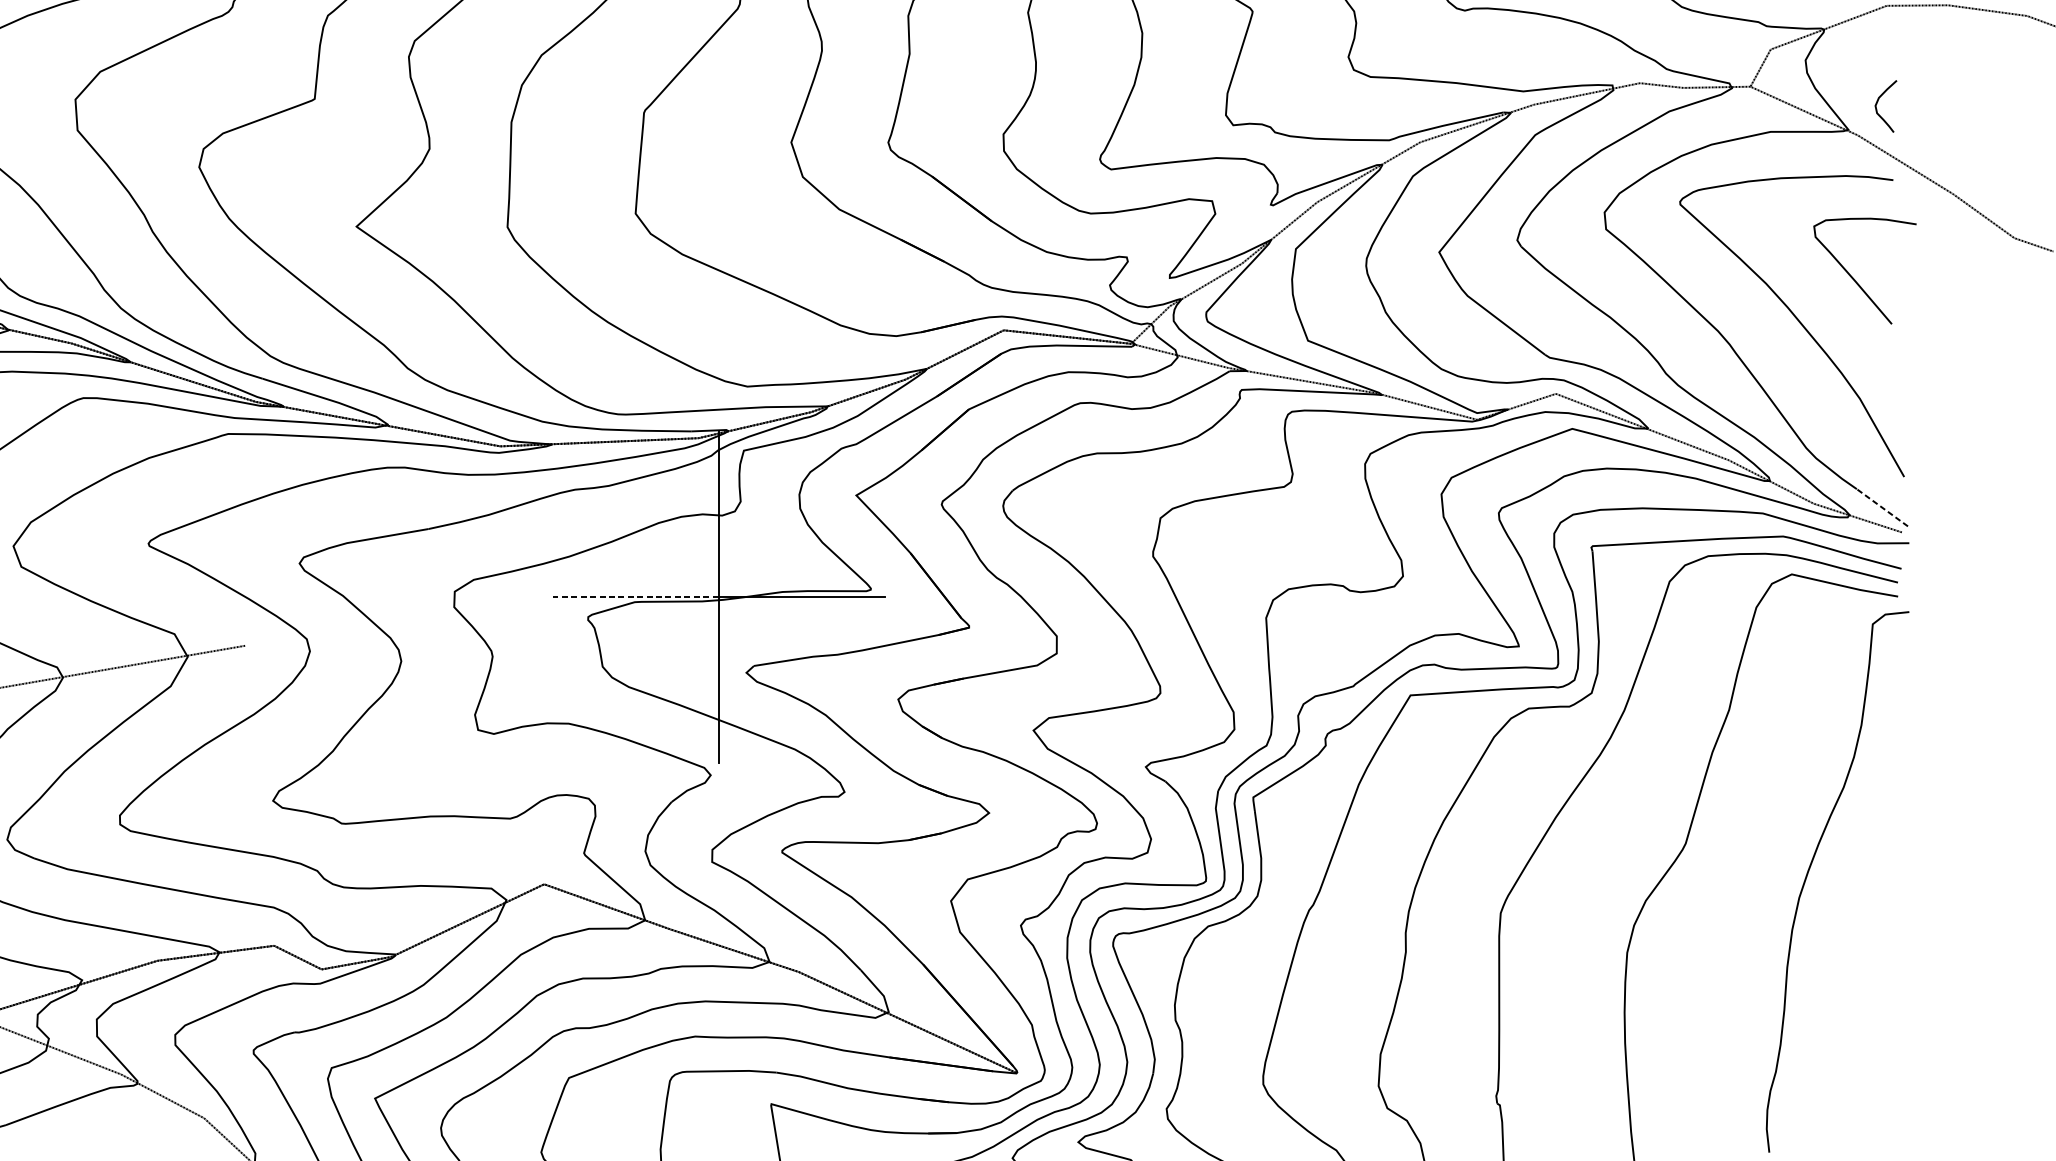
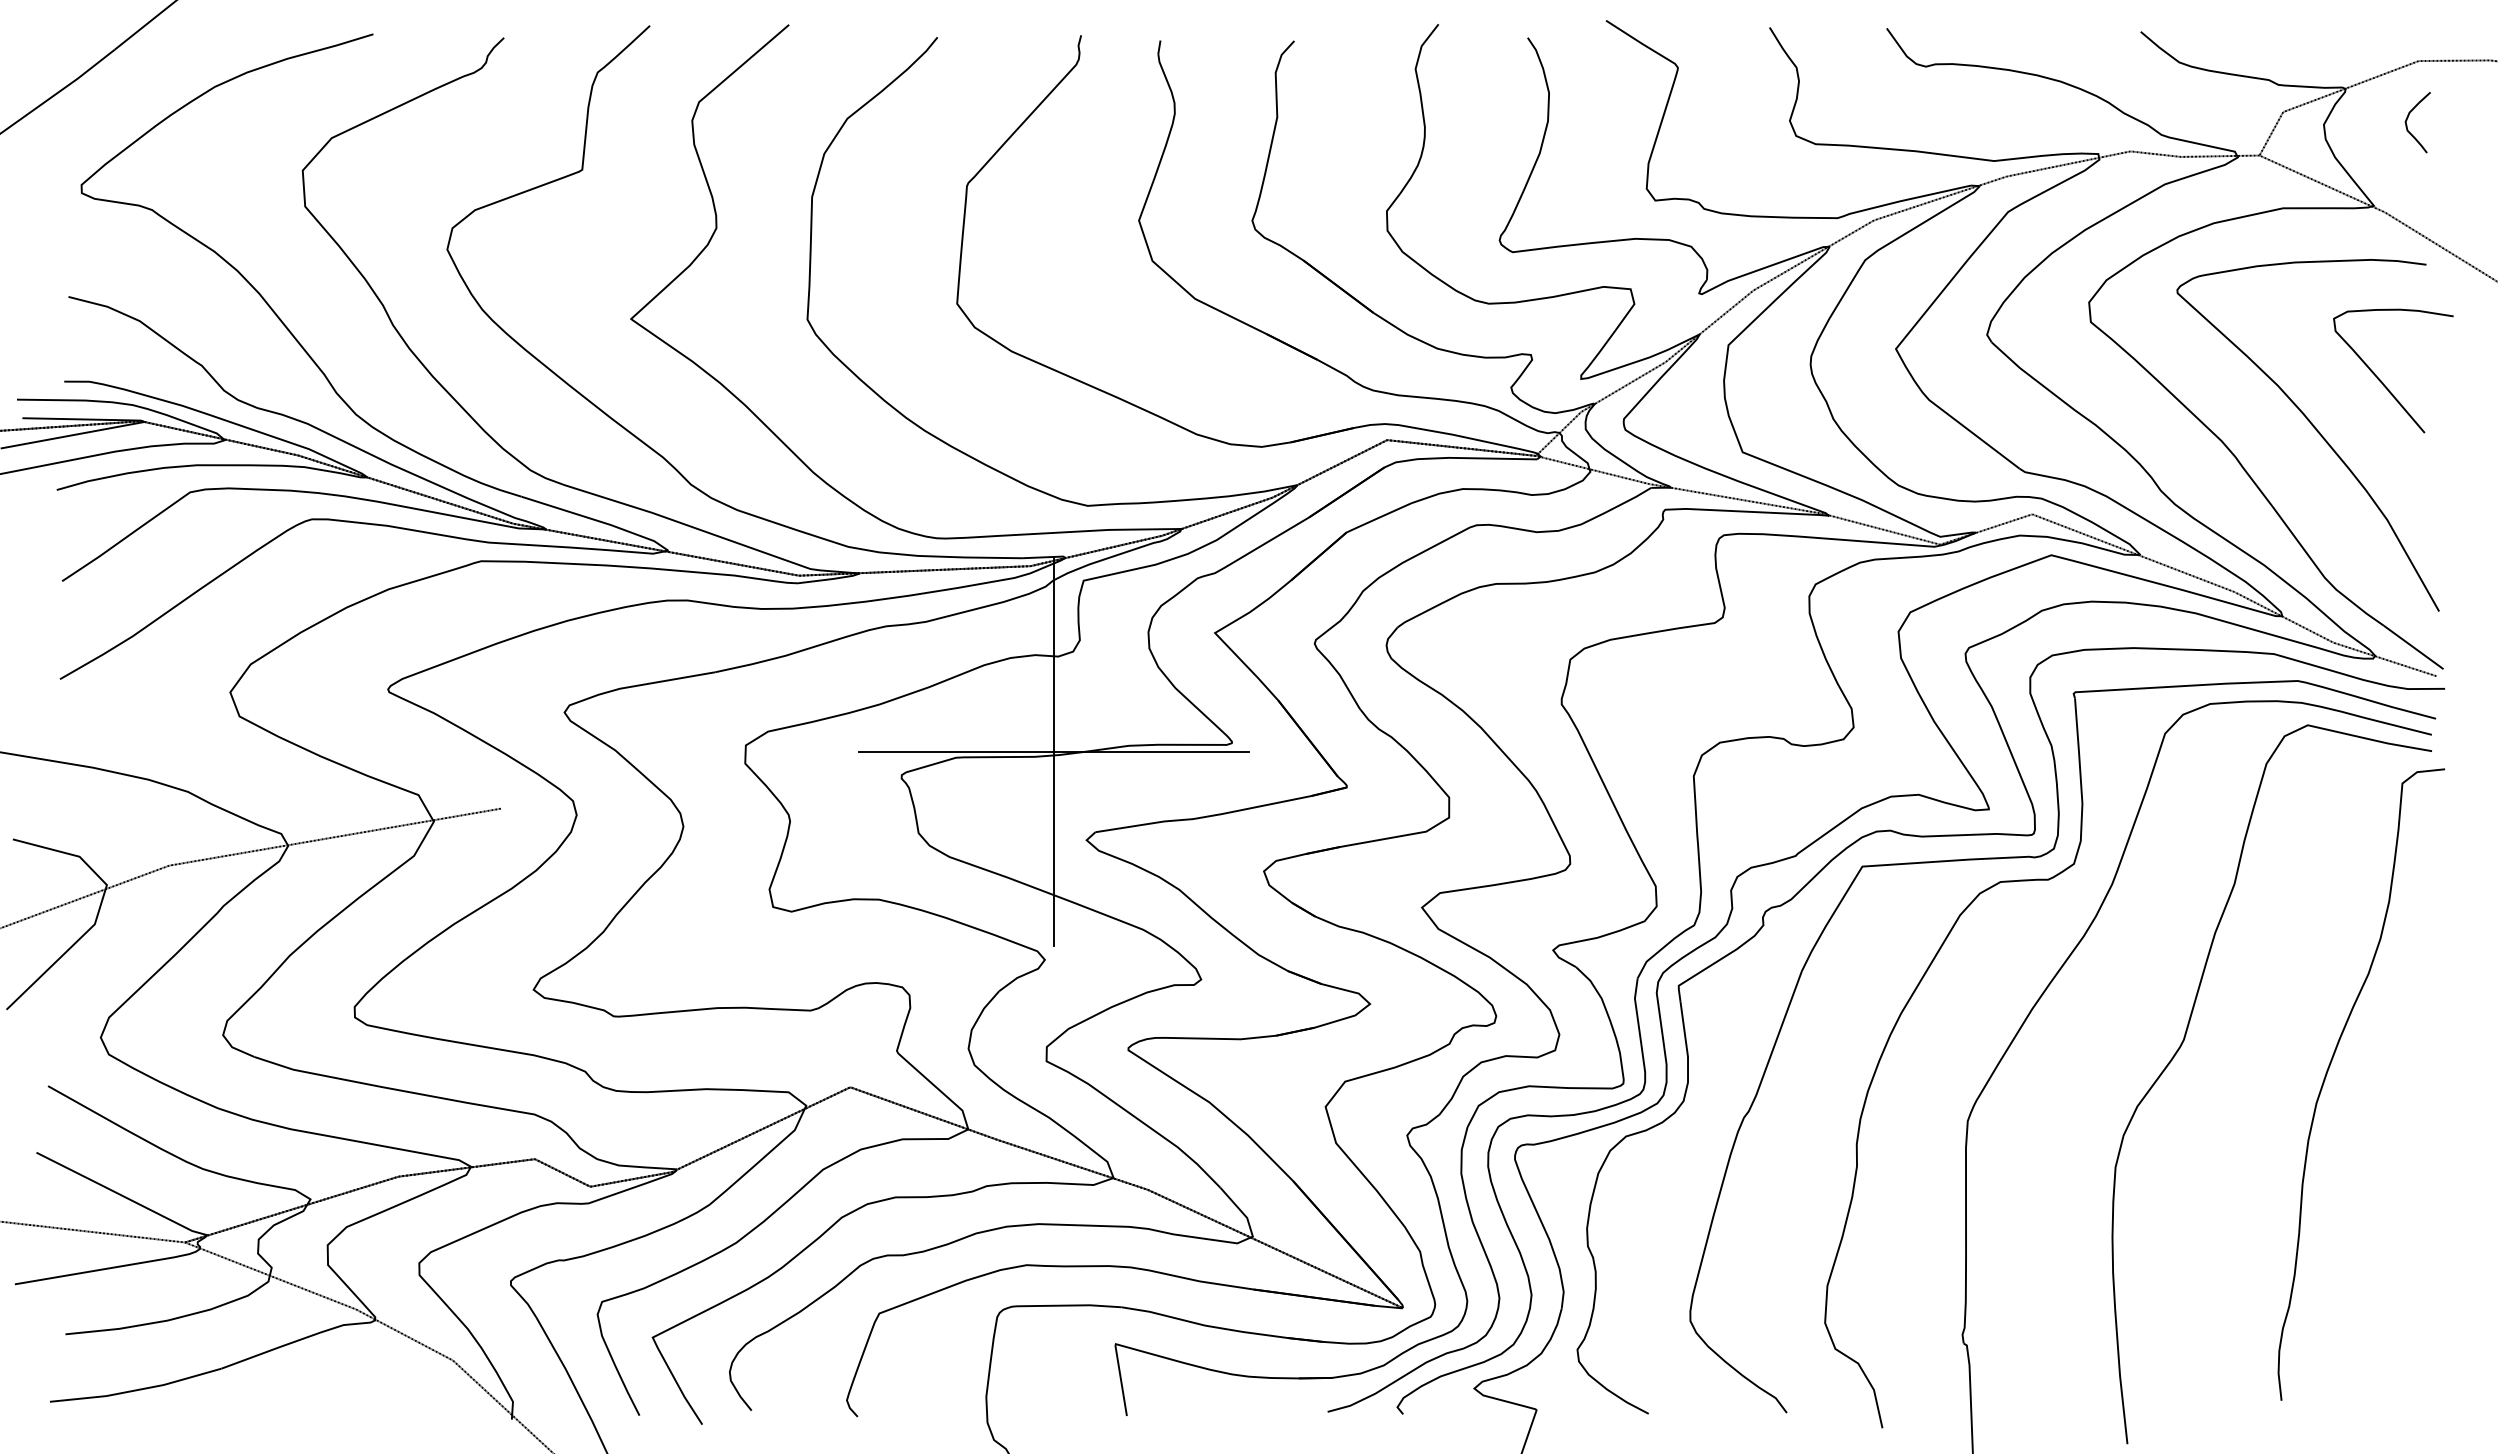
curve: (1877, 102) -> (2408, 118), moved
line: (1882, 507) -> (2413, 647), dashed -> solid
line: (635, 596) -> (956, 751), dashed -> solid

